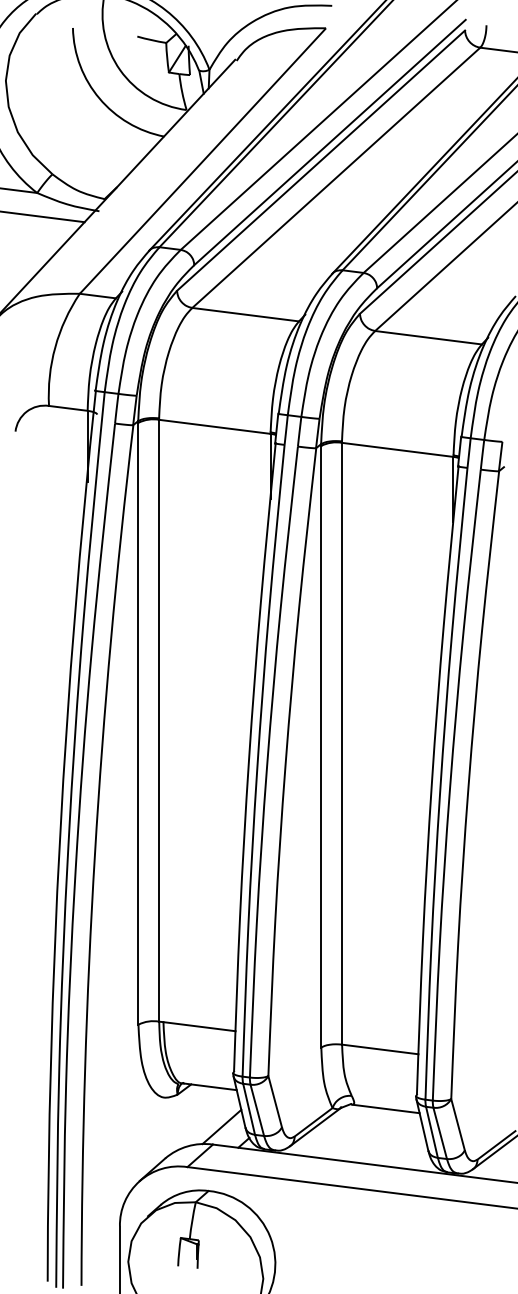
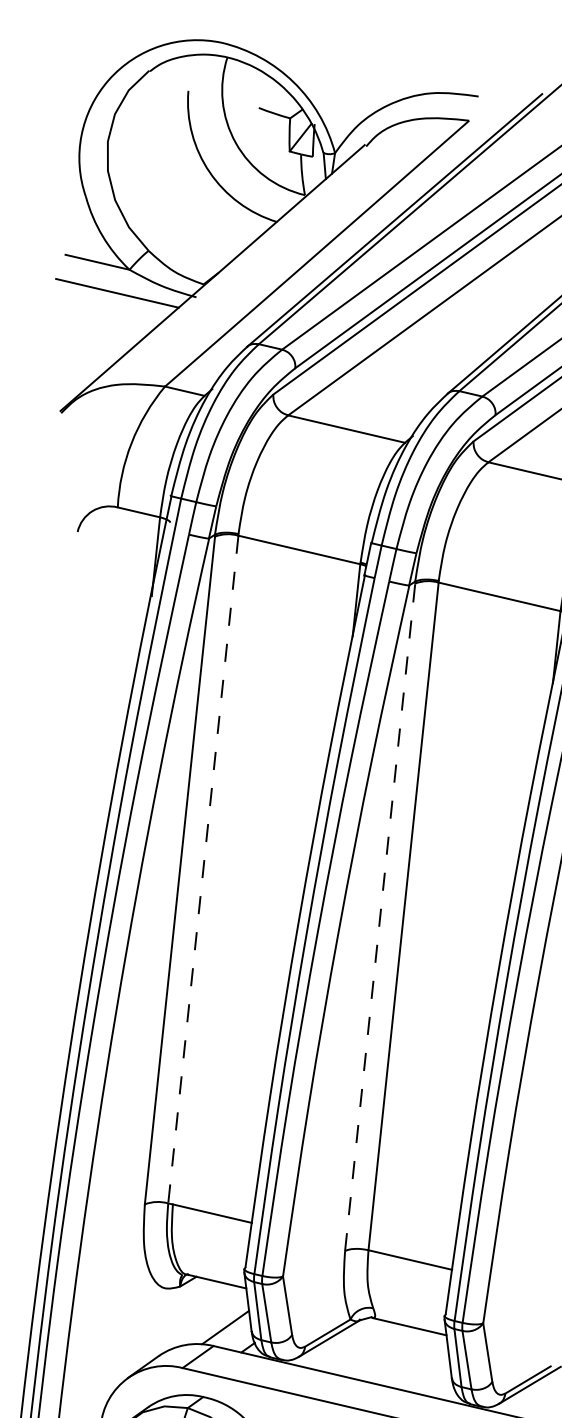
line: (159, 720) -> (203, 869), solid -> dashed
line: (321, 746) -> (380, 917), solid -> dashed

